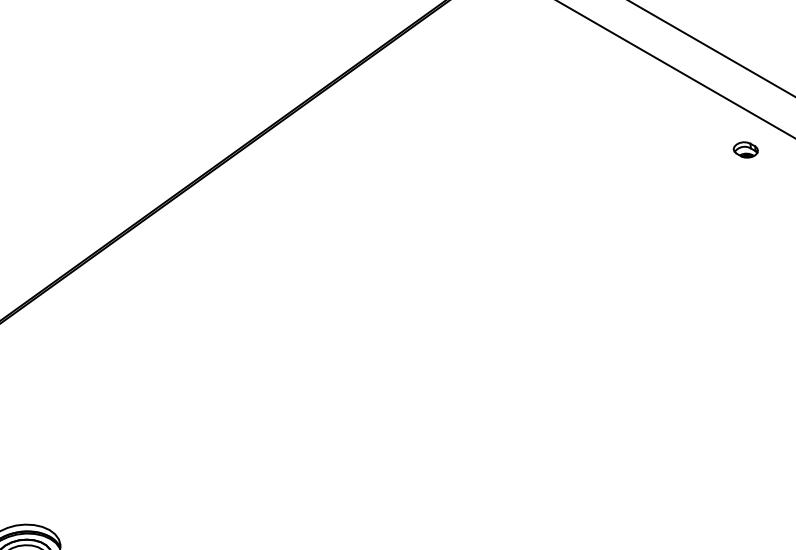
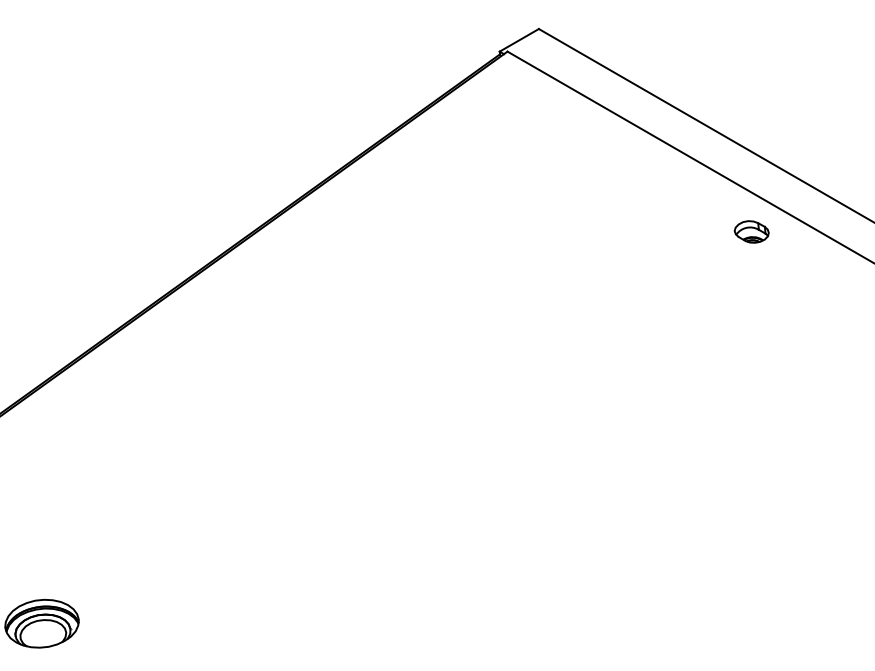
part: (745, 149) -> (751, 231), size x1.43

